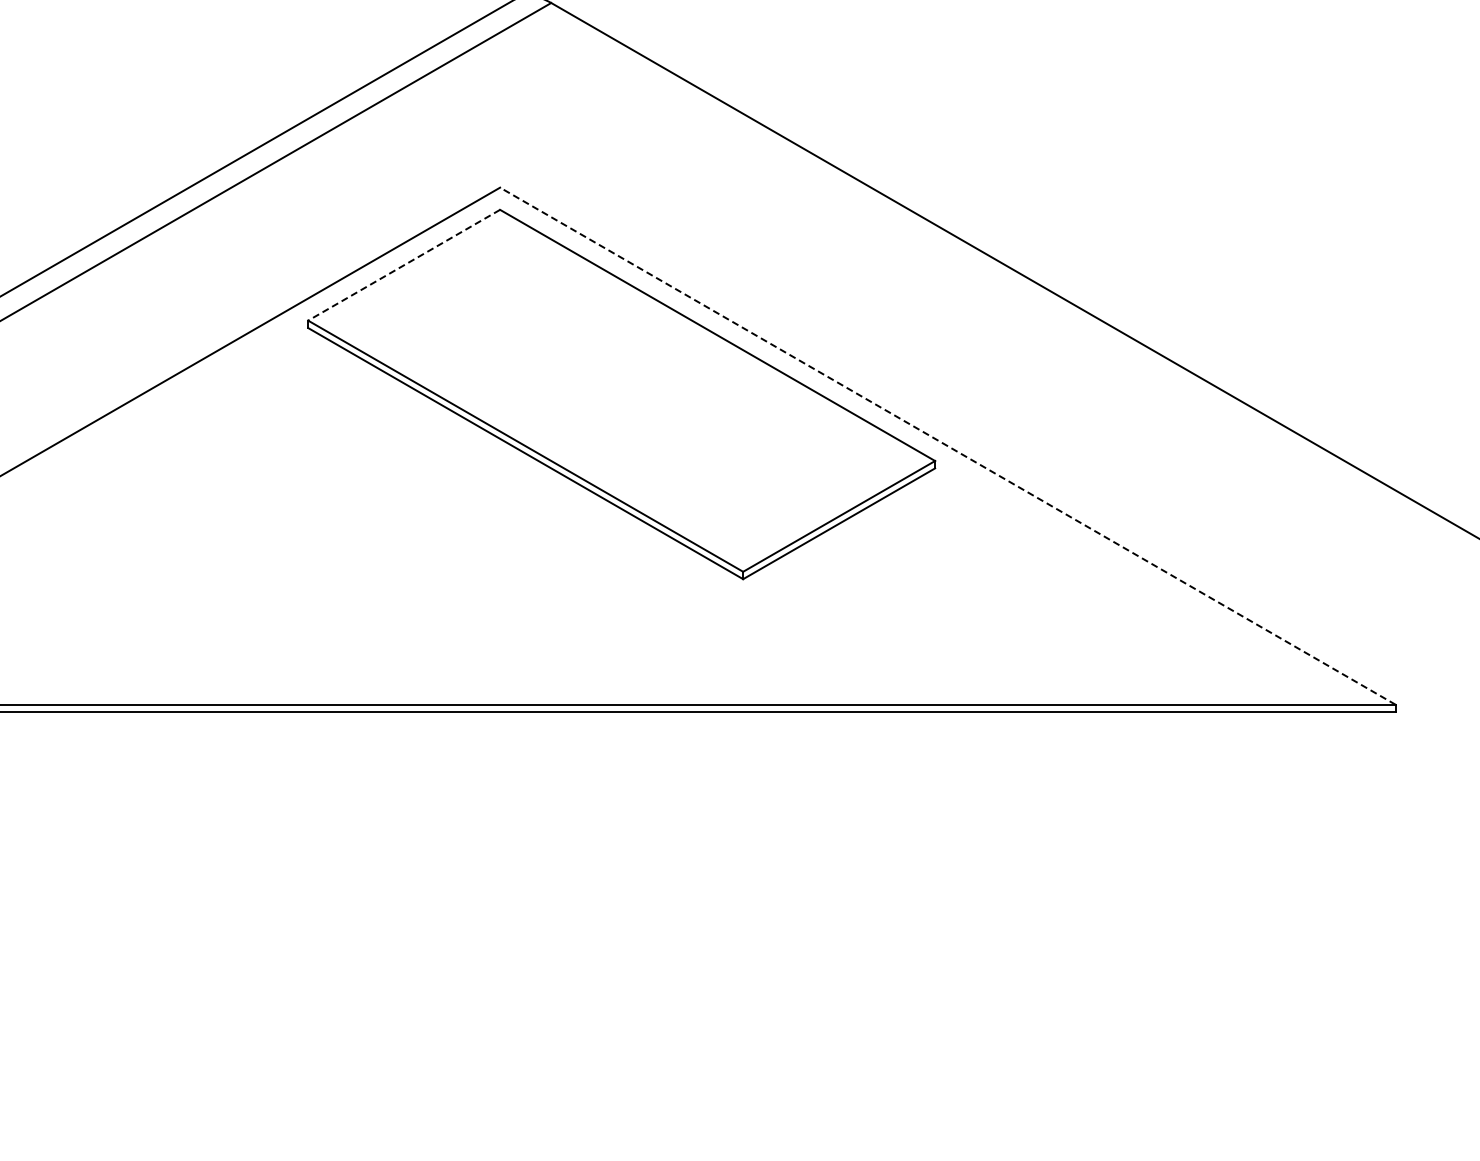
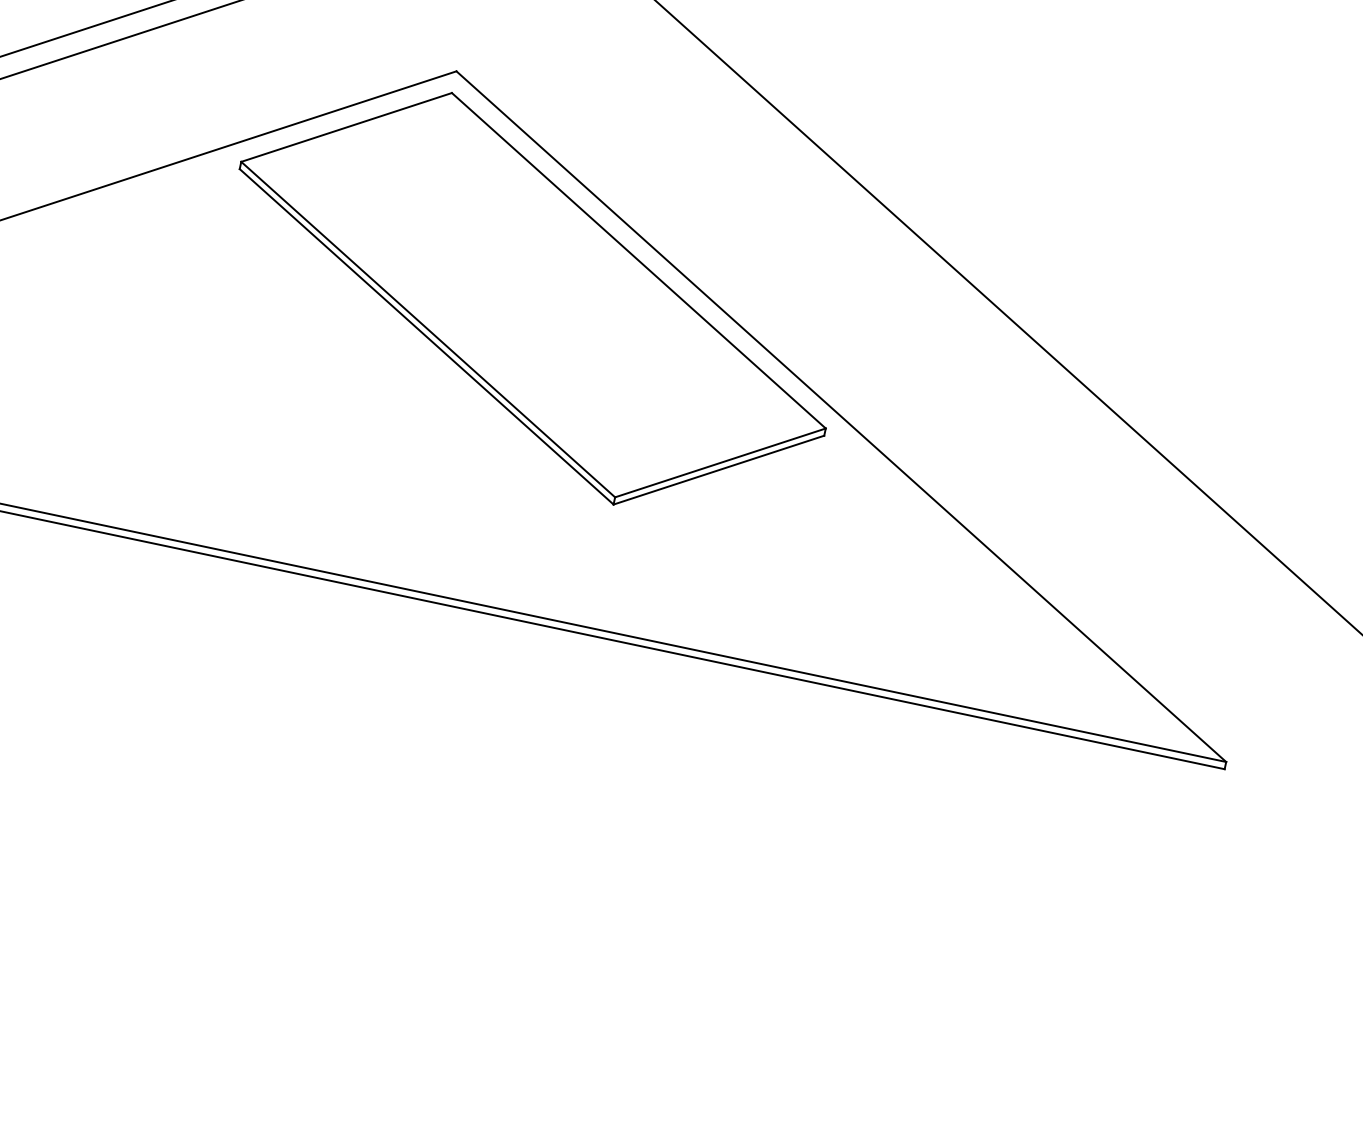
line: (404, 265) -> (346, 127), dashed -> solid
line: (947, 445) -> (841, 415), dashed -> solid

